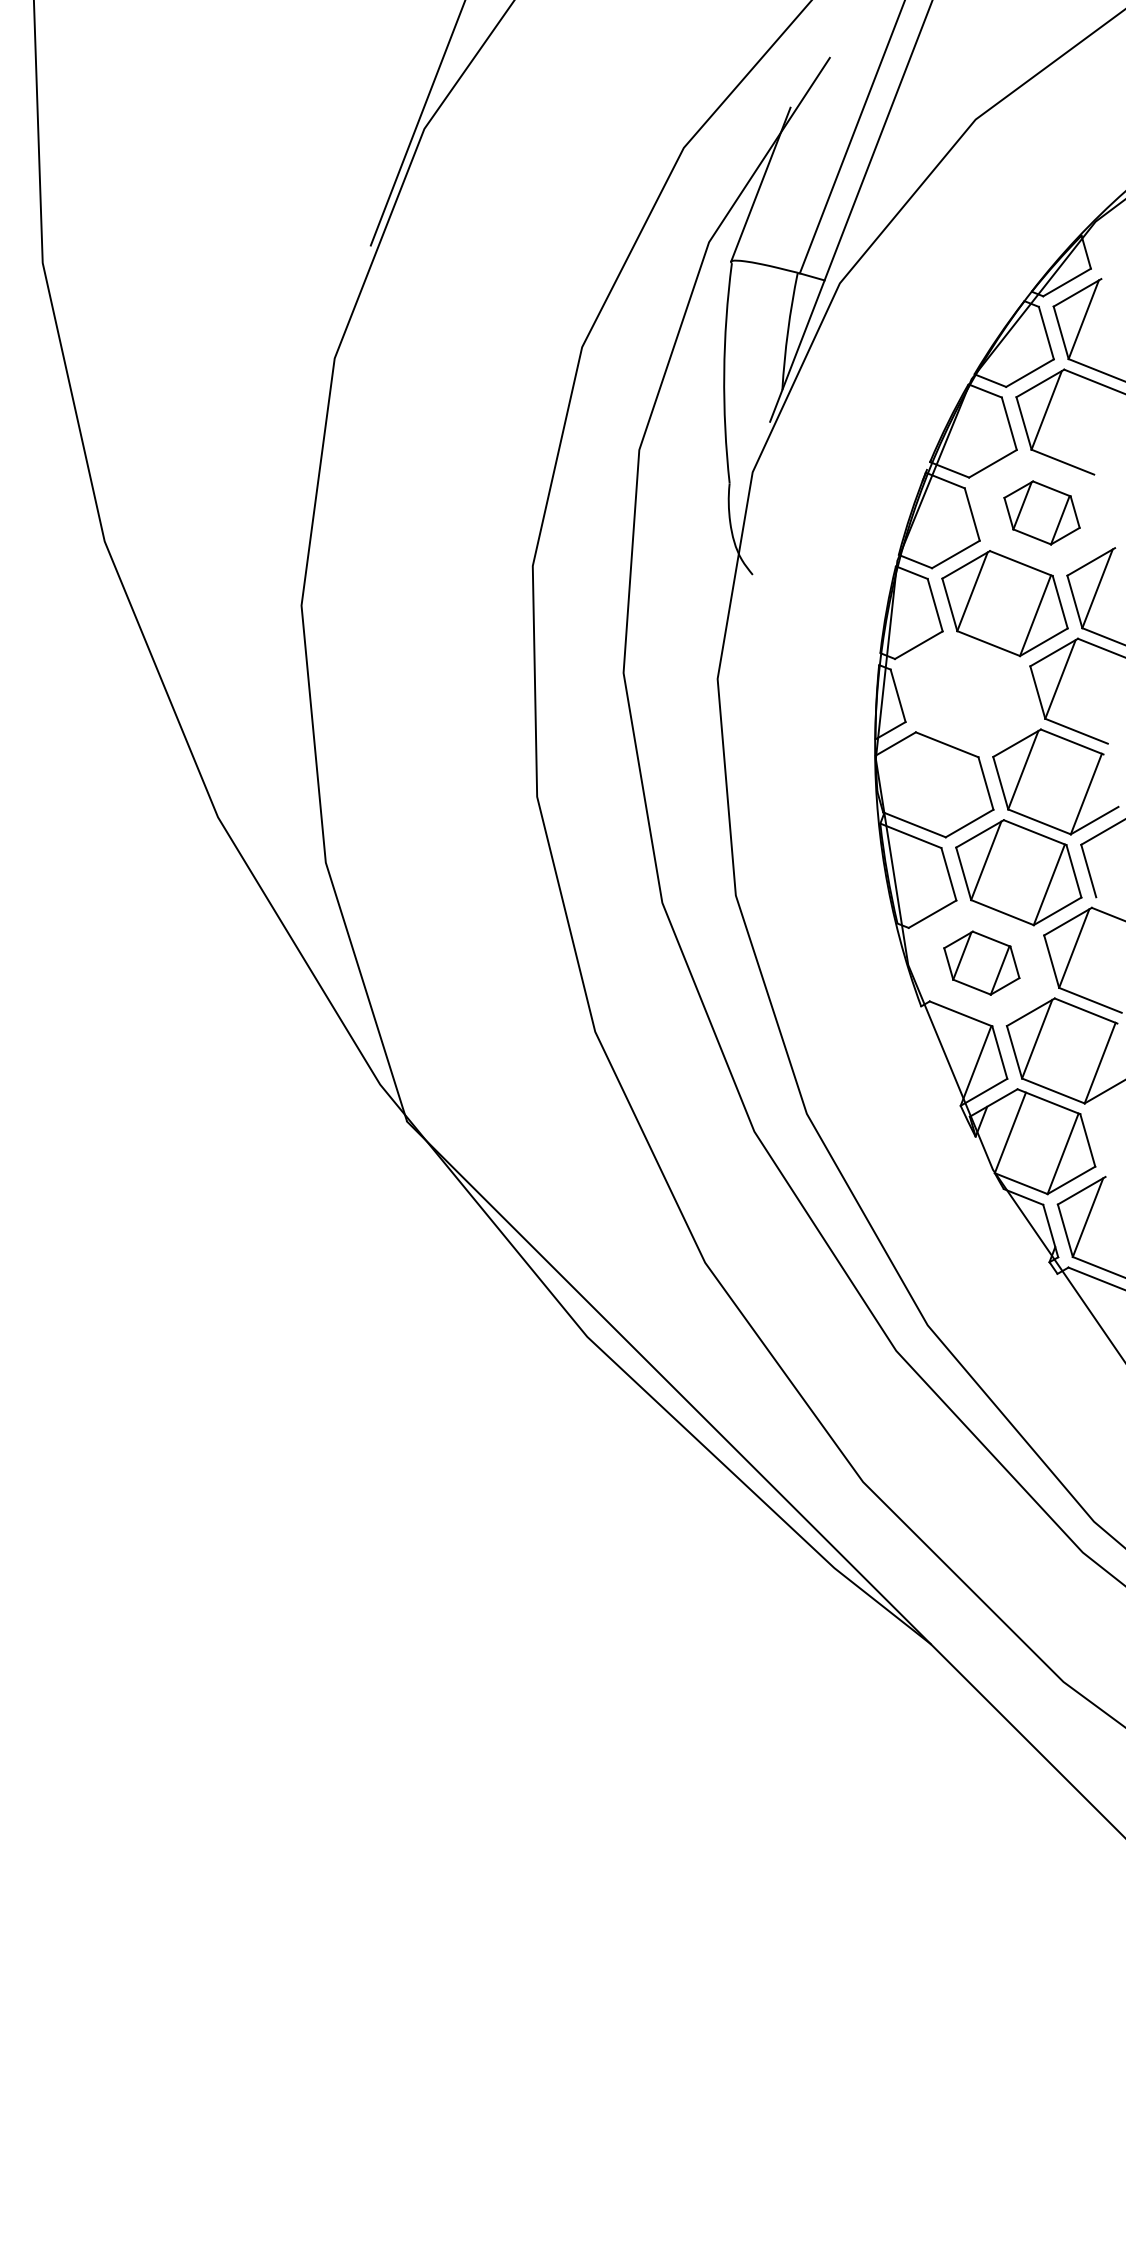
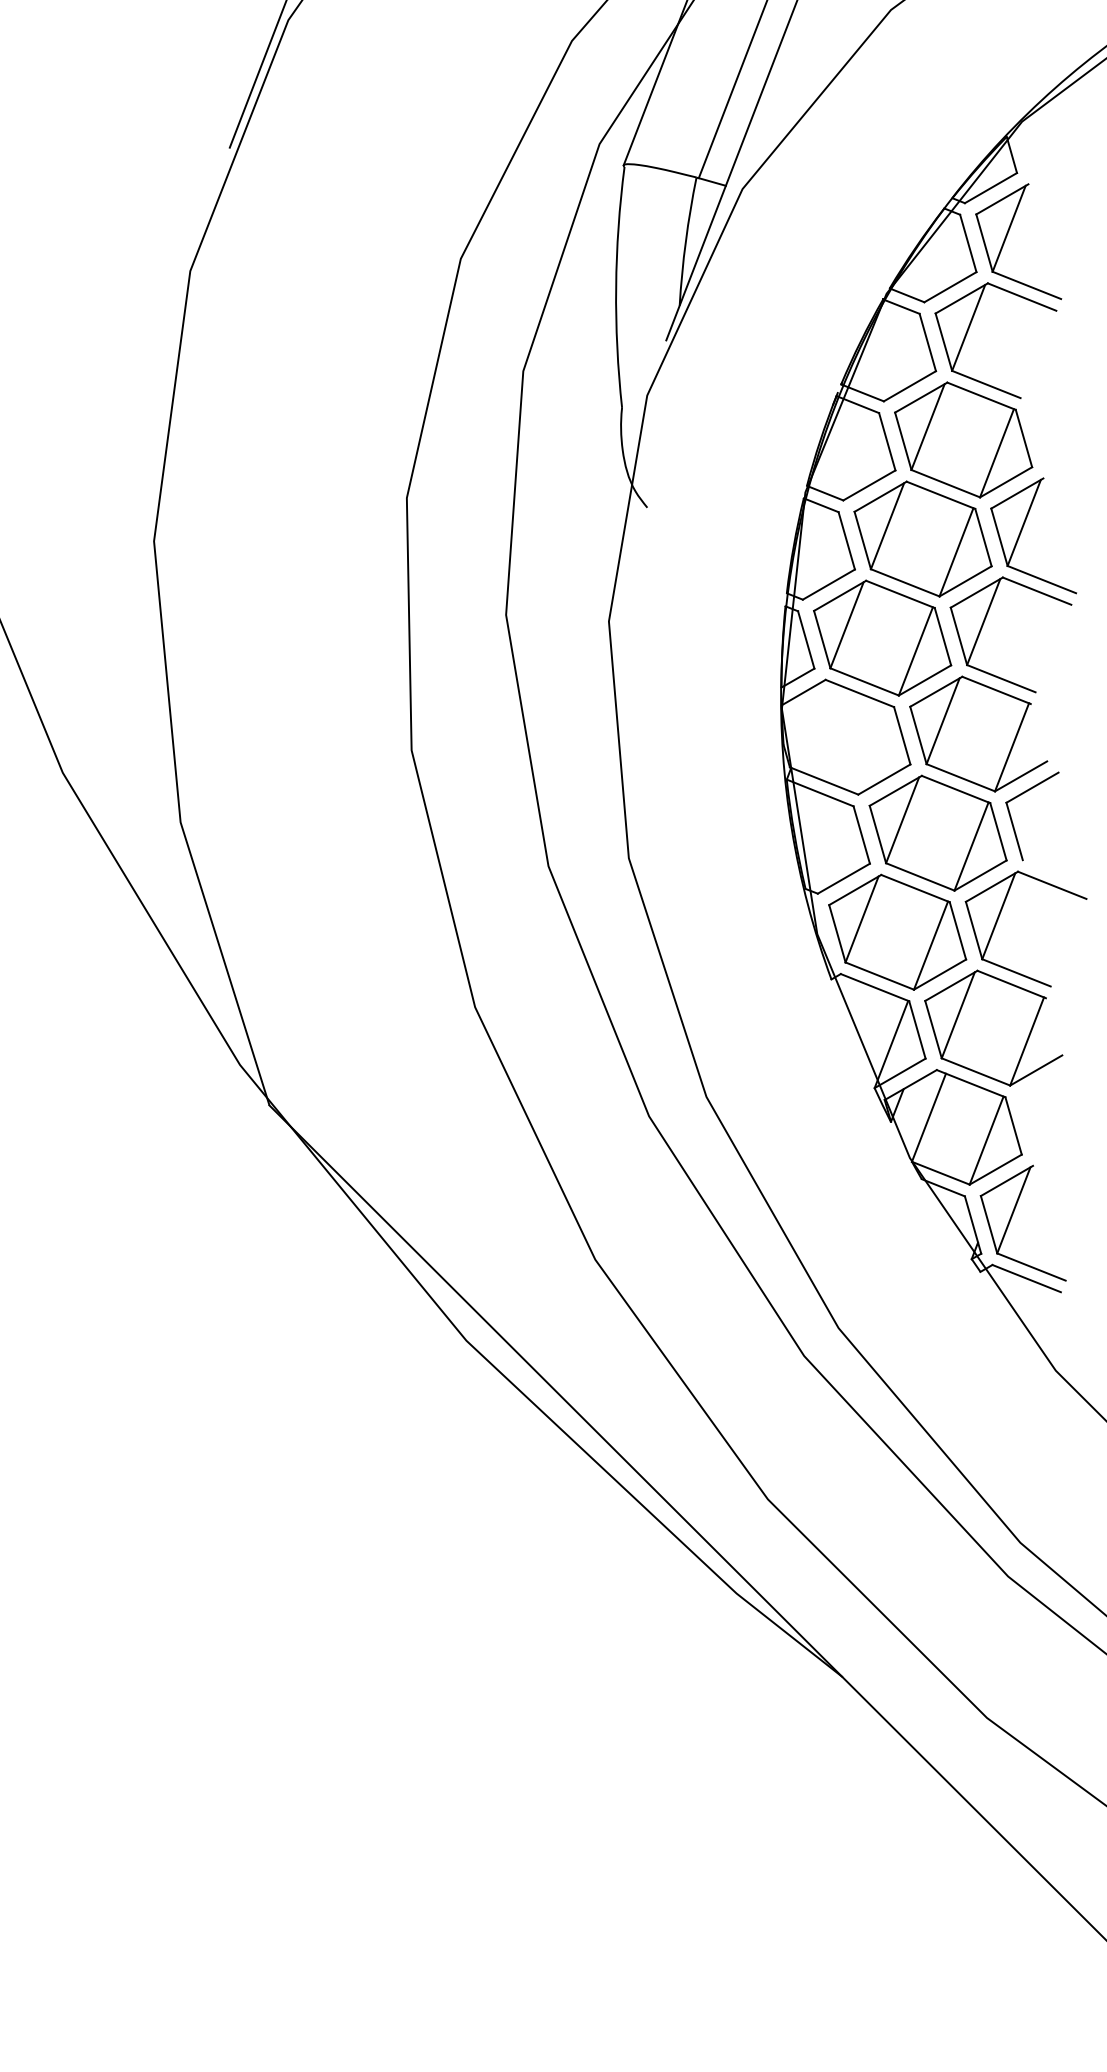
part: (1041, 512) -> (962, 439), size x1.67
part: (967, 693) -> (882, 637), added
part: (981, 962) -> (897, 931), size x1.67

